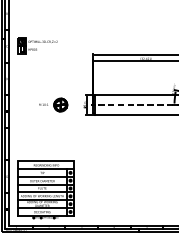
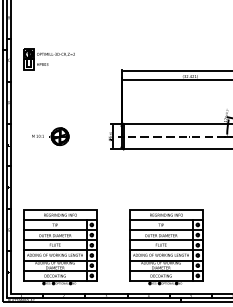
part: (53, 104) -> (50, 136), moved
part: (127, 190) -> (166, 247), added

